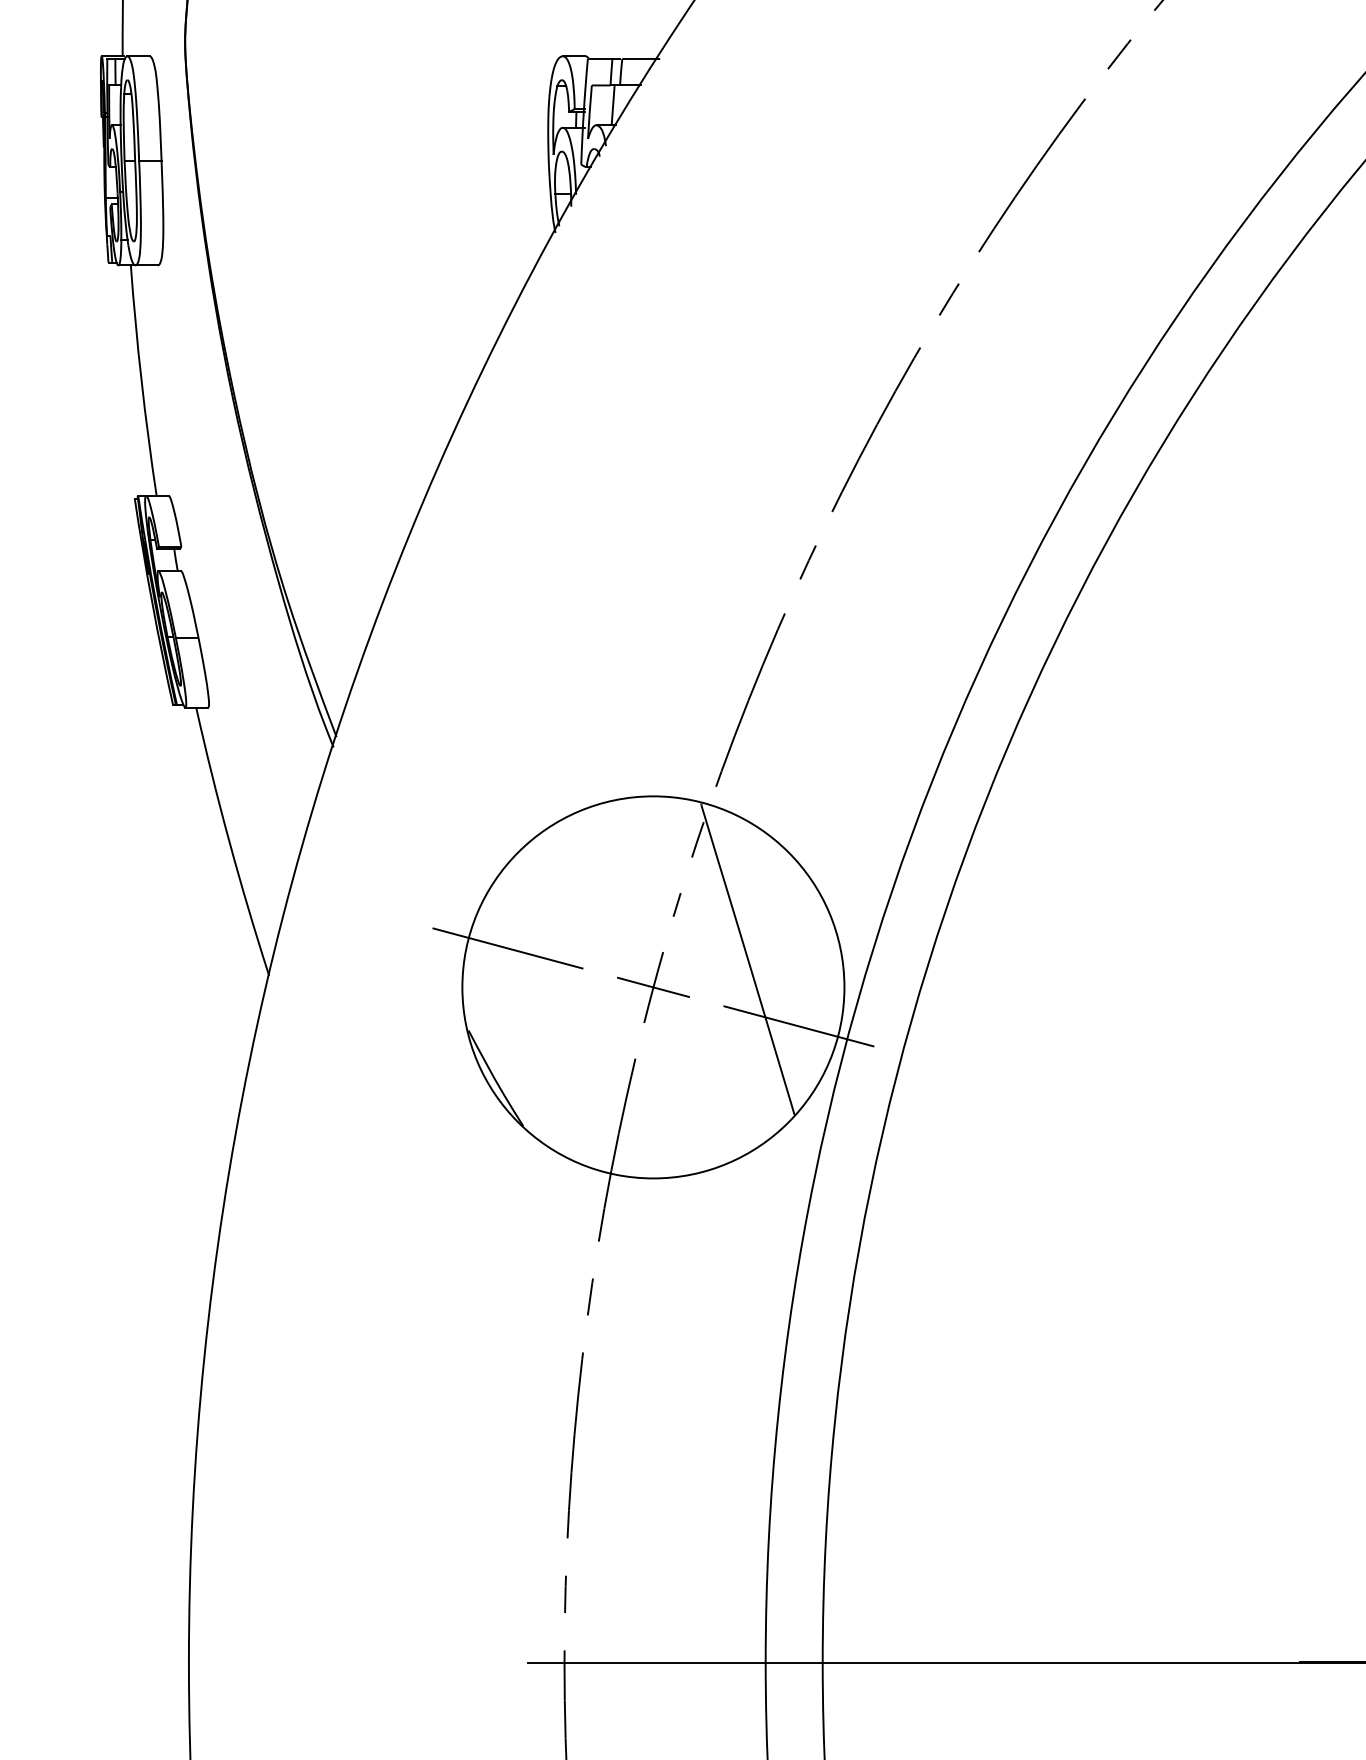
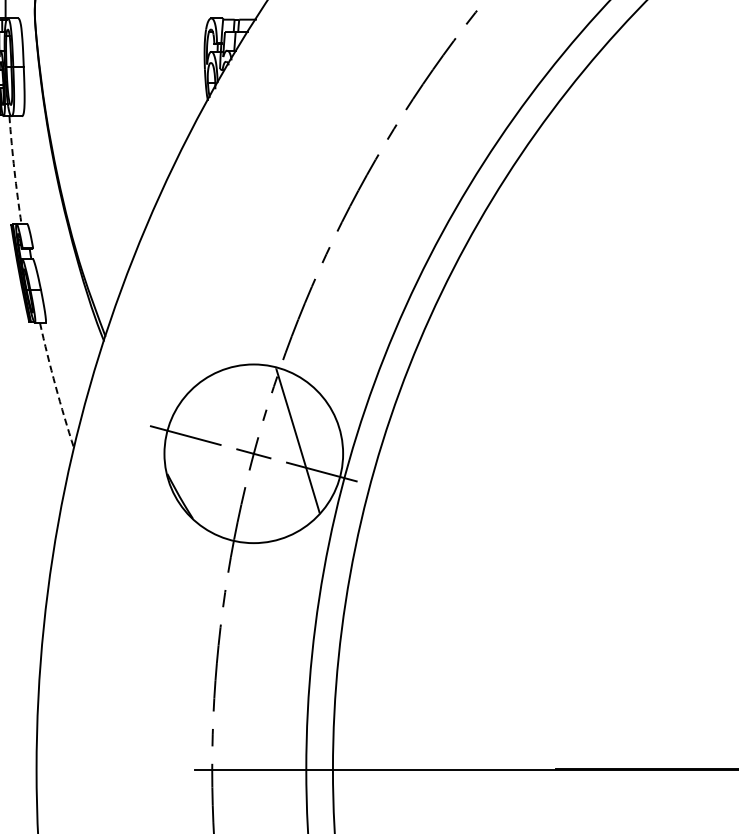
arc: (141, 381) -> (14, 170), solid -> dashed
arc: (229, 843) -> (55, 386), solid -> dashed

